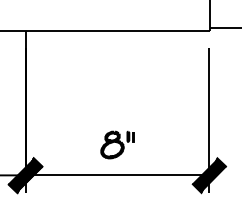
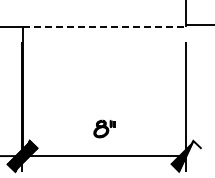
line: (117, 30) -> (104, 27), solid -> dashed
part: (117, 144) -> (104, 128), size x0.7
fill: (214, 174) -> (190, 155), removed

